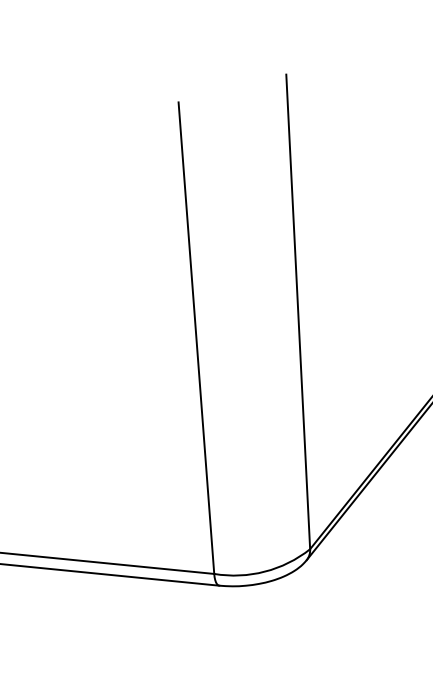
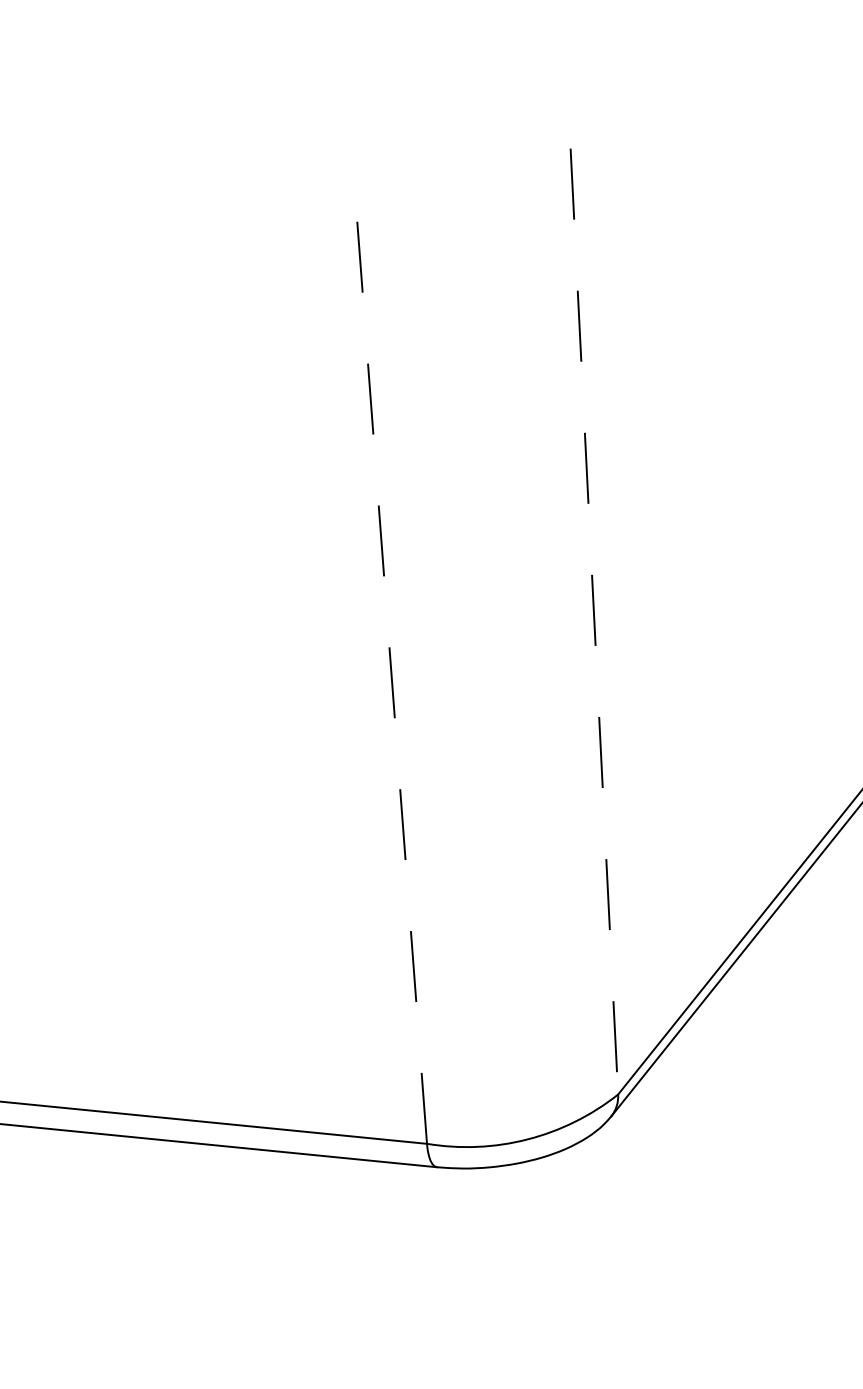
line: (298, 311) -> (594, 620), solid -> dashed
line: (196, 337) -> (391, 672), solid -> dashed

